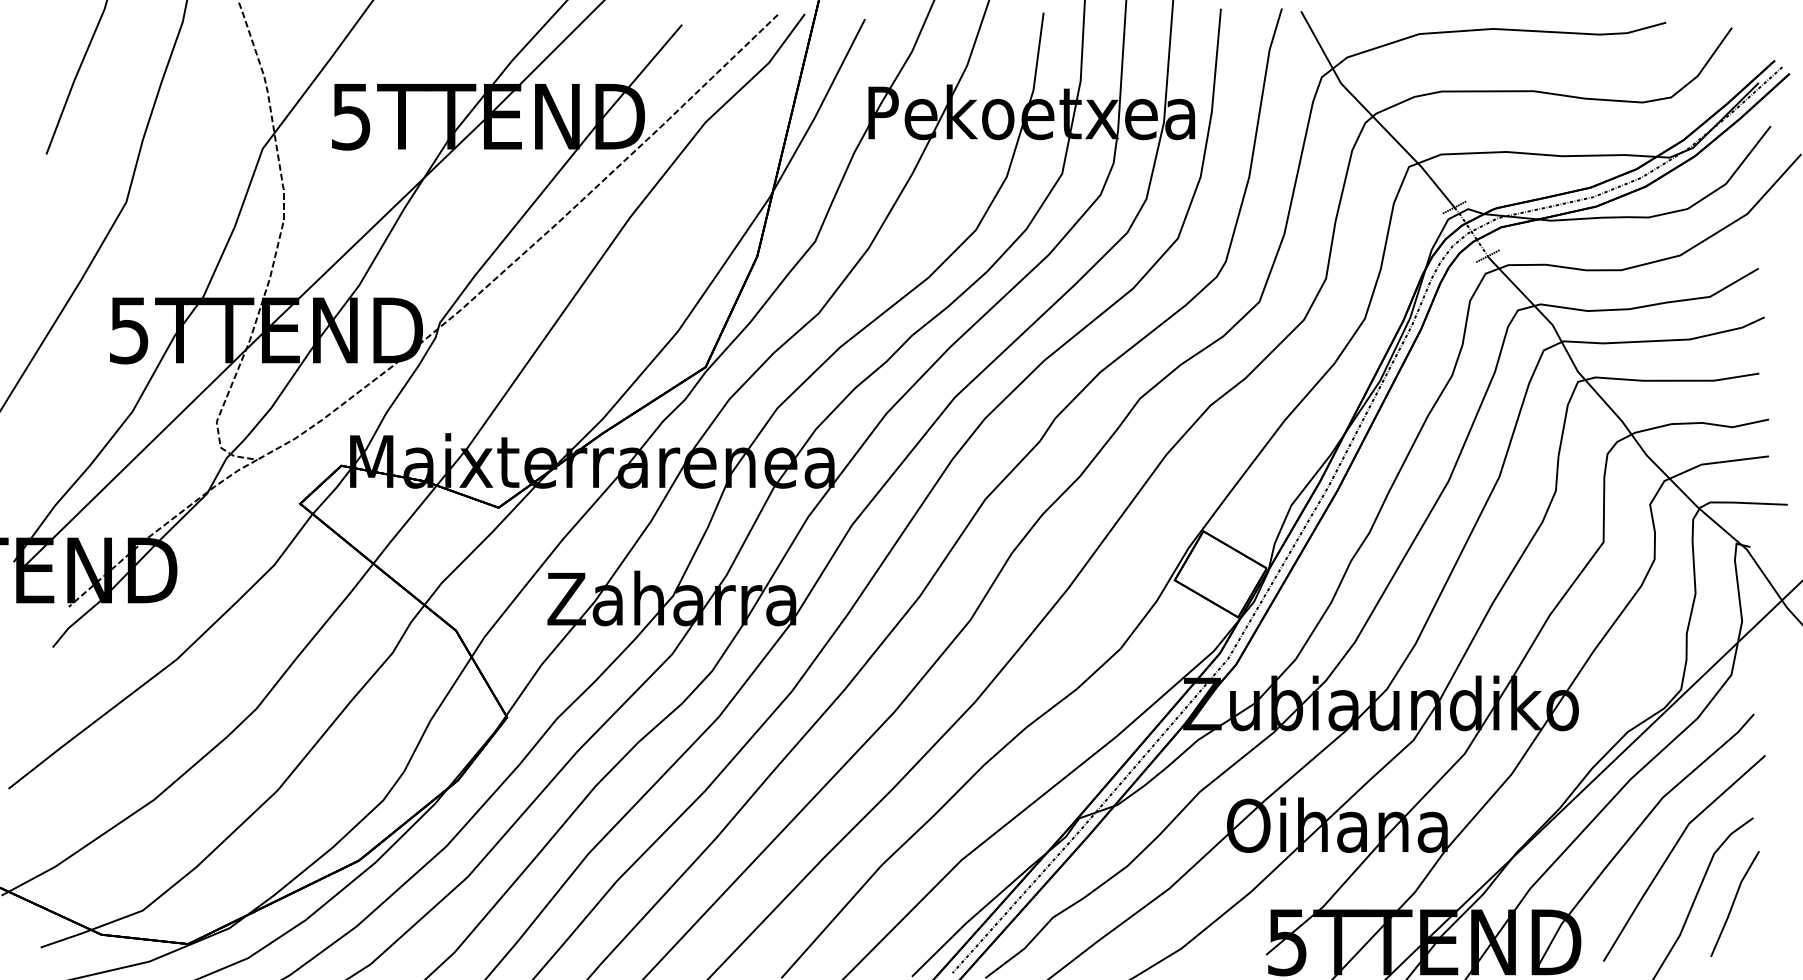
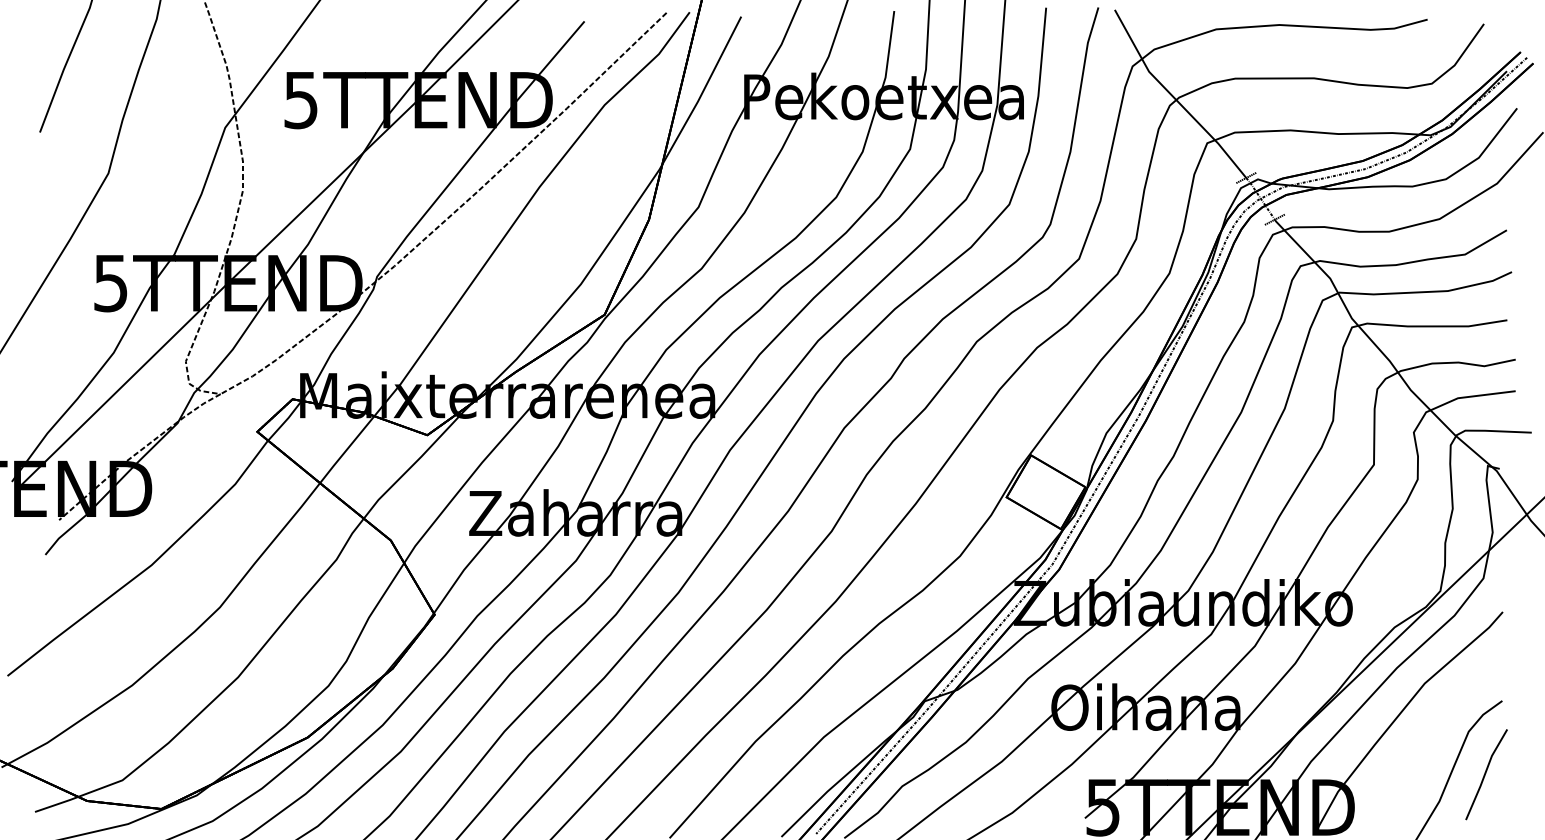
part: (1673, 850) -> (1433, 728), removed

